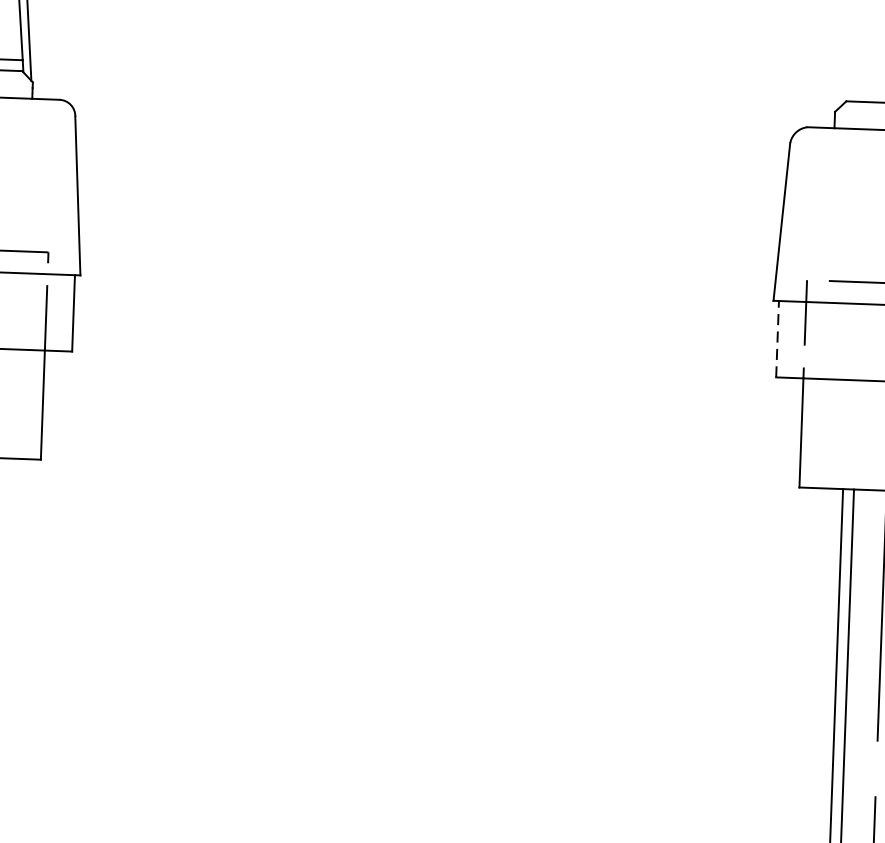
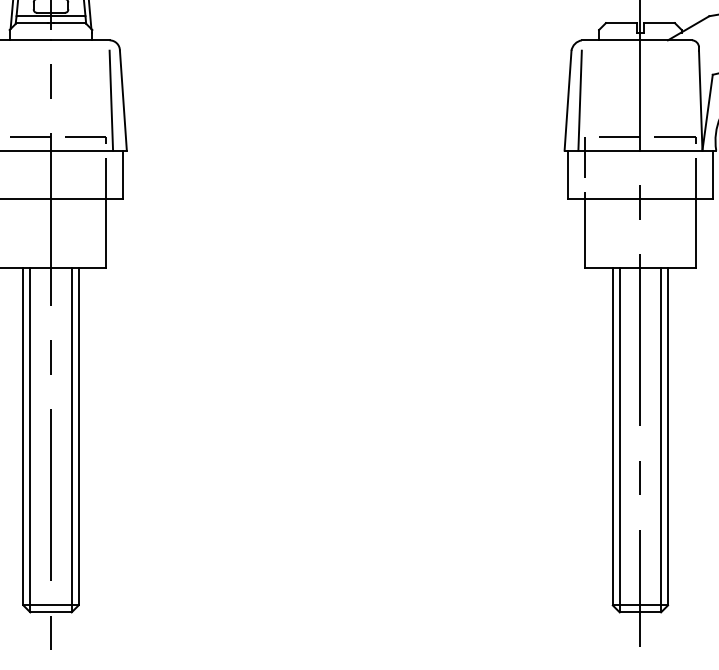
line: (59, 195) -> (111, 100), added
line: (799, 222) -> (579, 100), added
line: (778, 338) -> (568, 174), dashed -> solid

